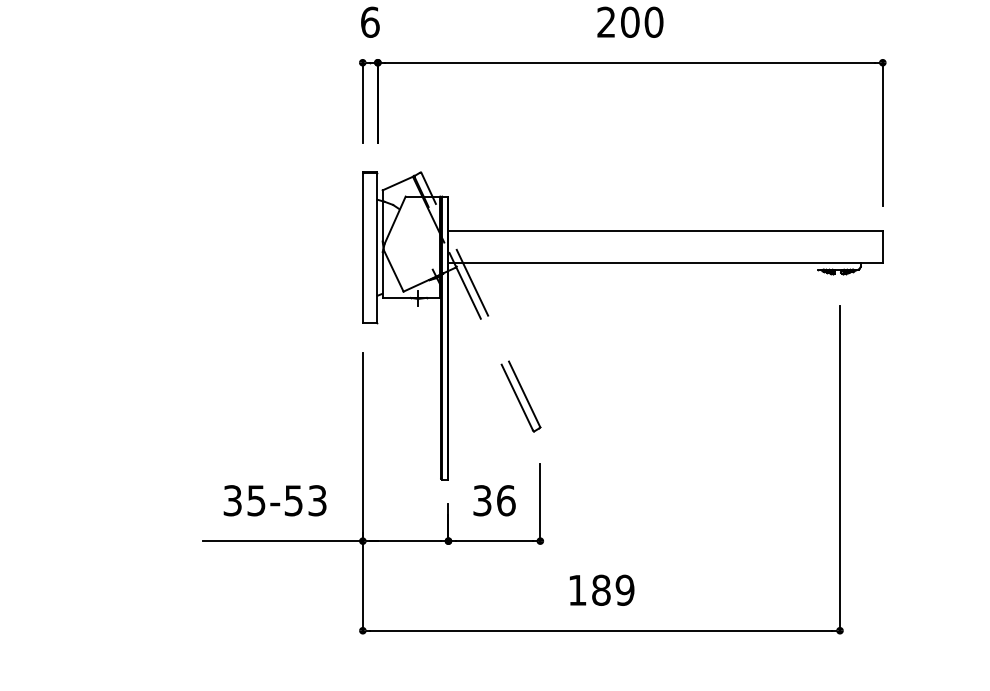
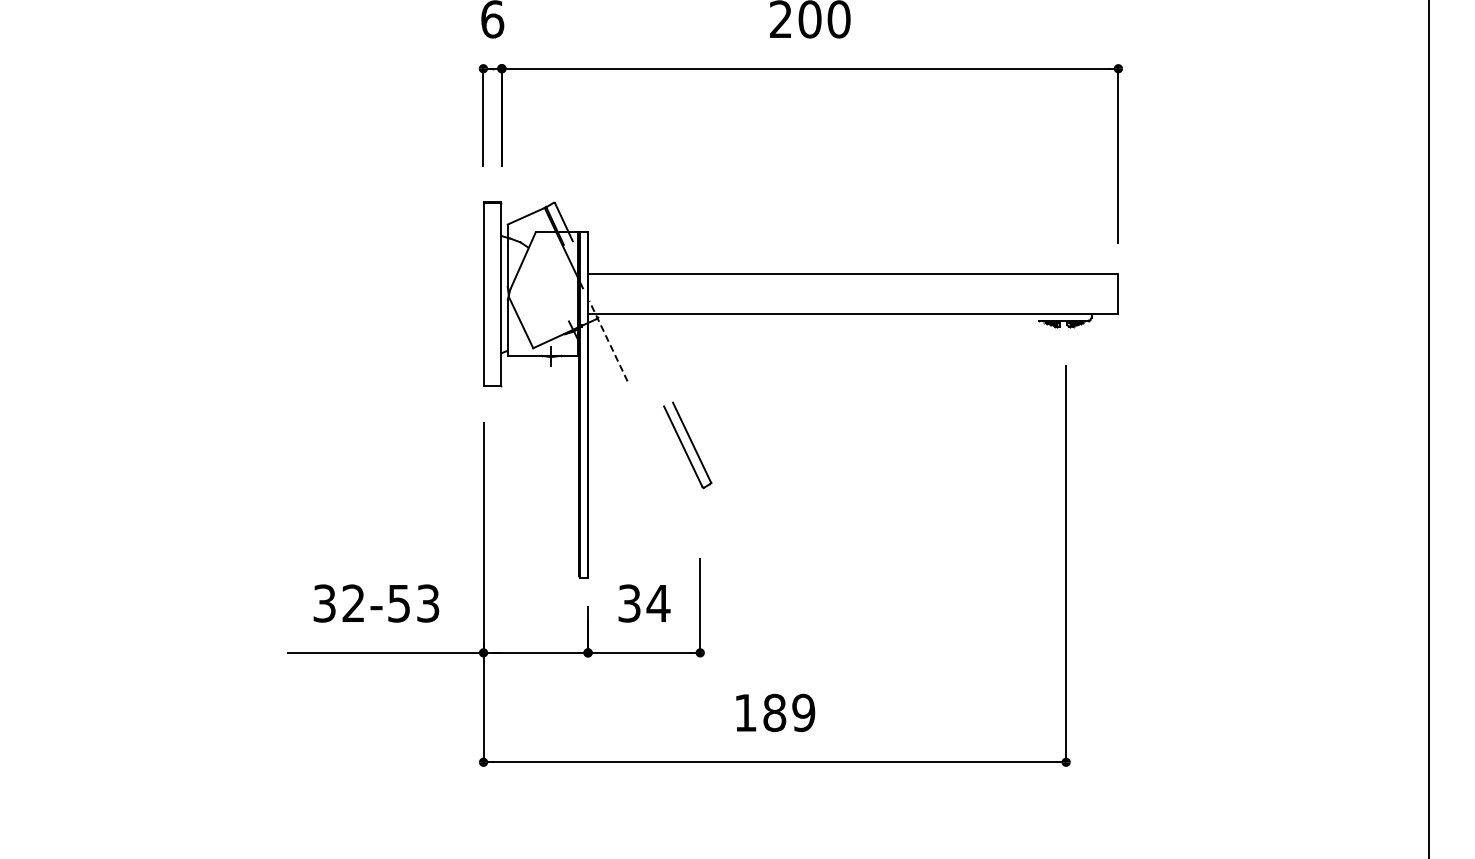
line: (472, 282) -> (617, 337), removed
line: (465, 285) -> (608, 340), solid -> dashed
part: (520, 396) -> (687, 445), moved
text: (256, 500) -> (353, 603), 35-53 -> 32-53
text: (506, 500) -> (658, 603), 36 -> 34

